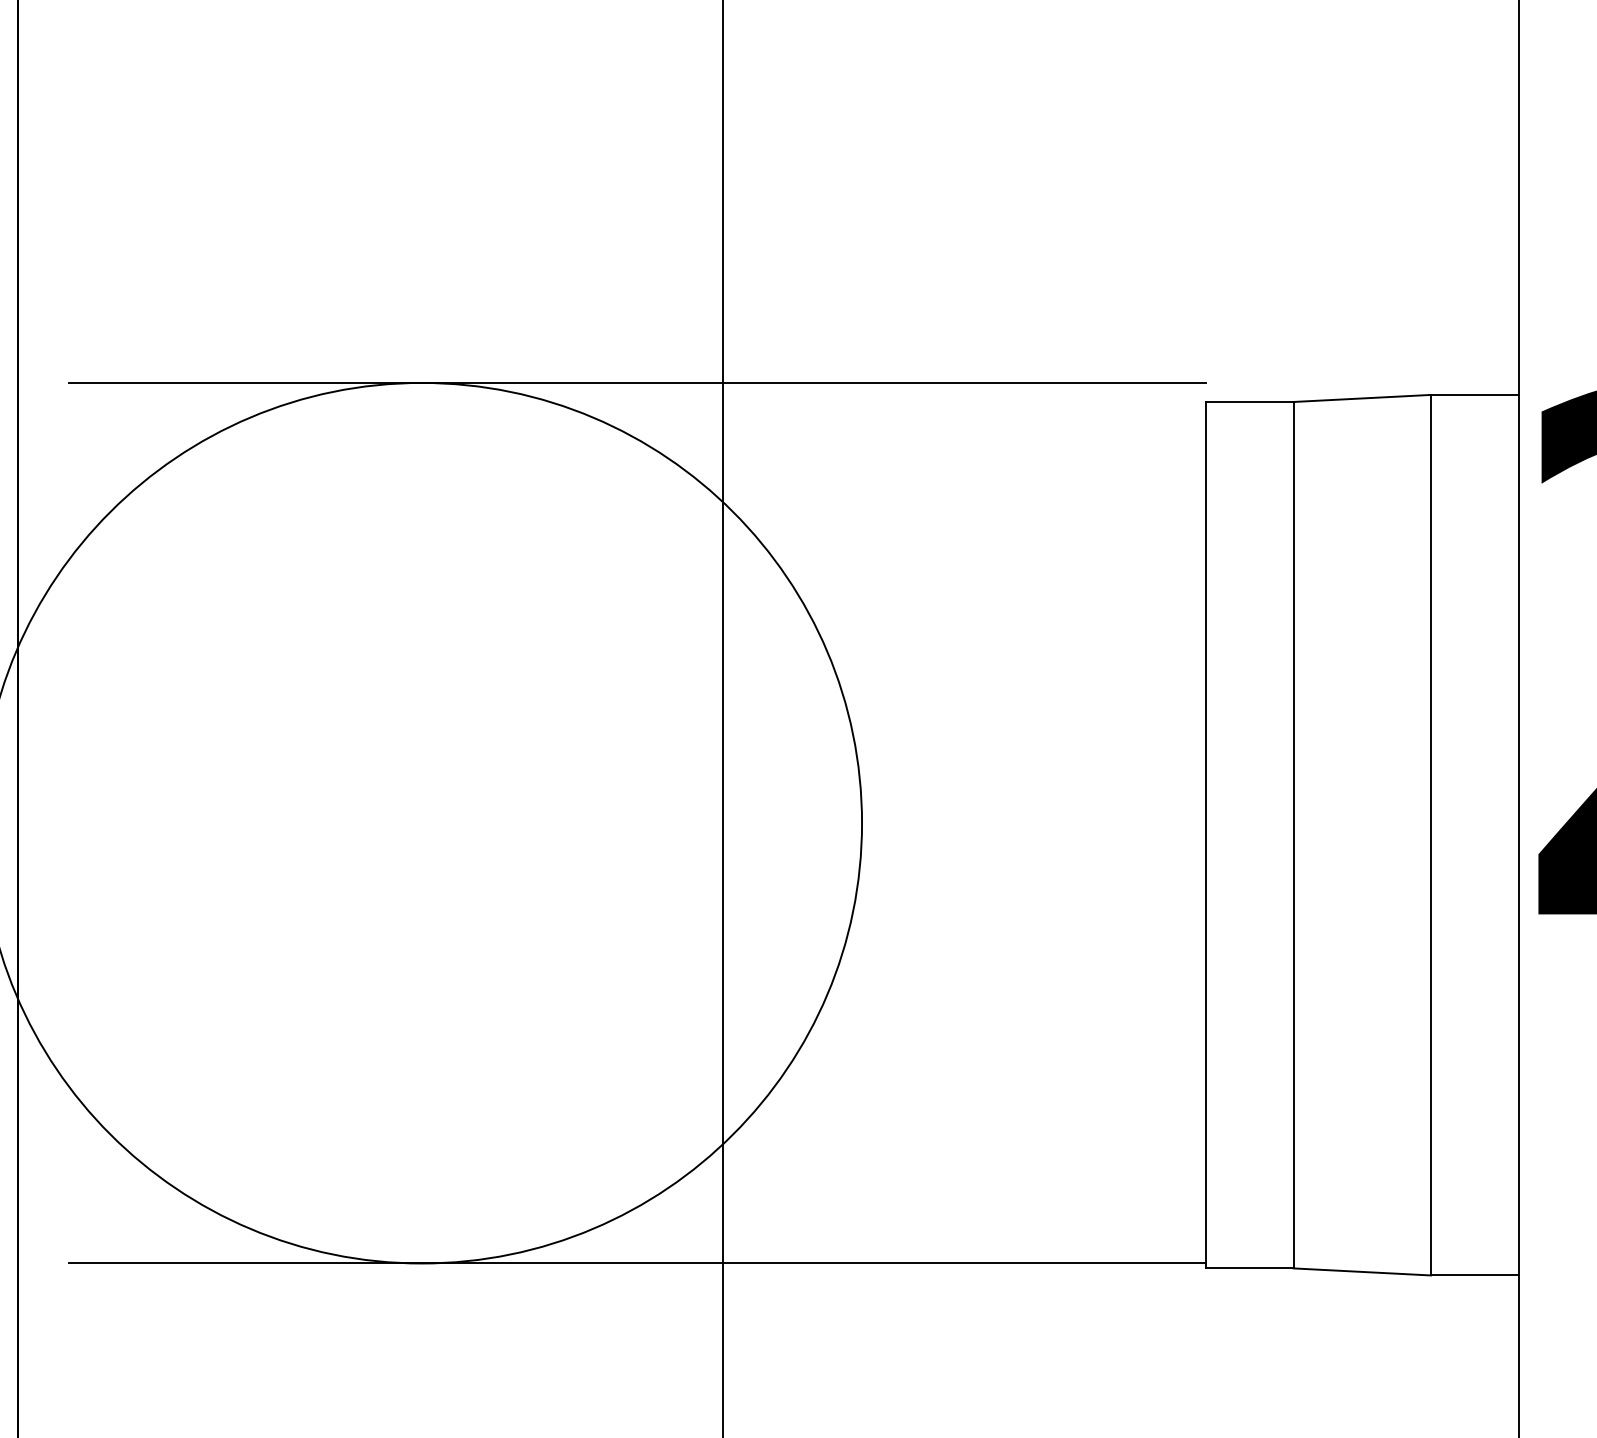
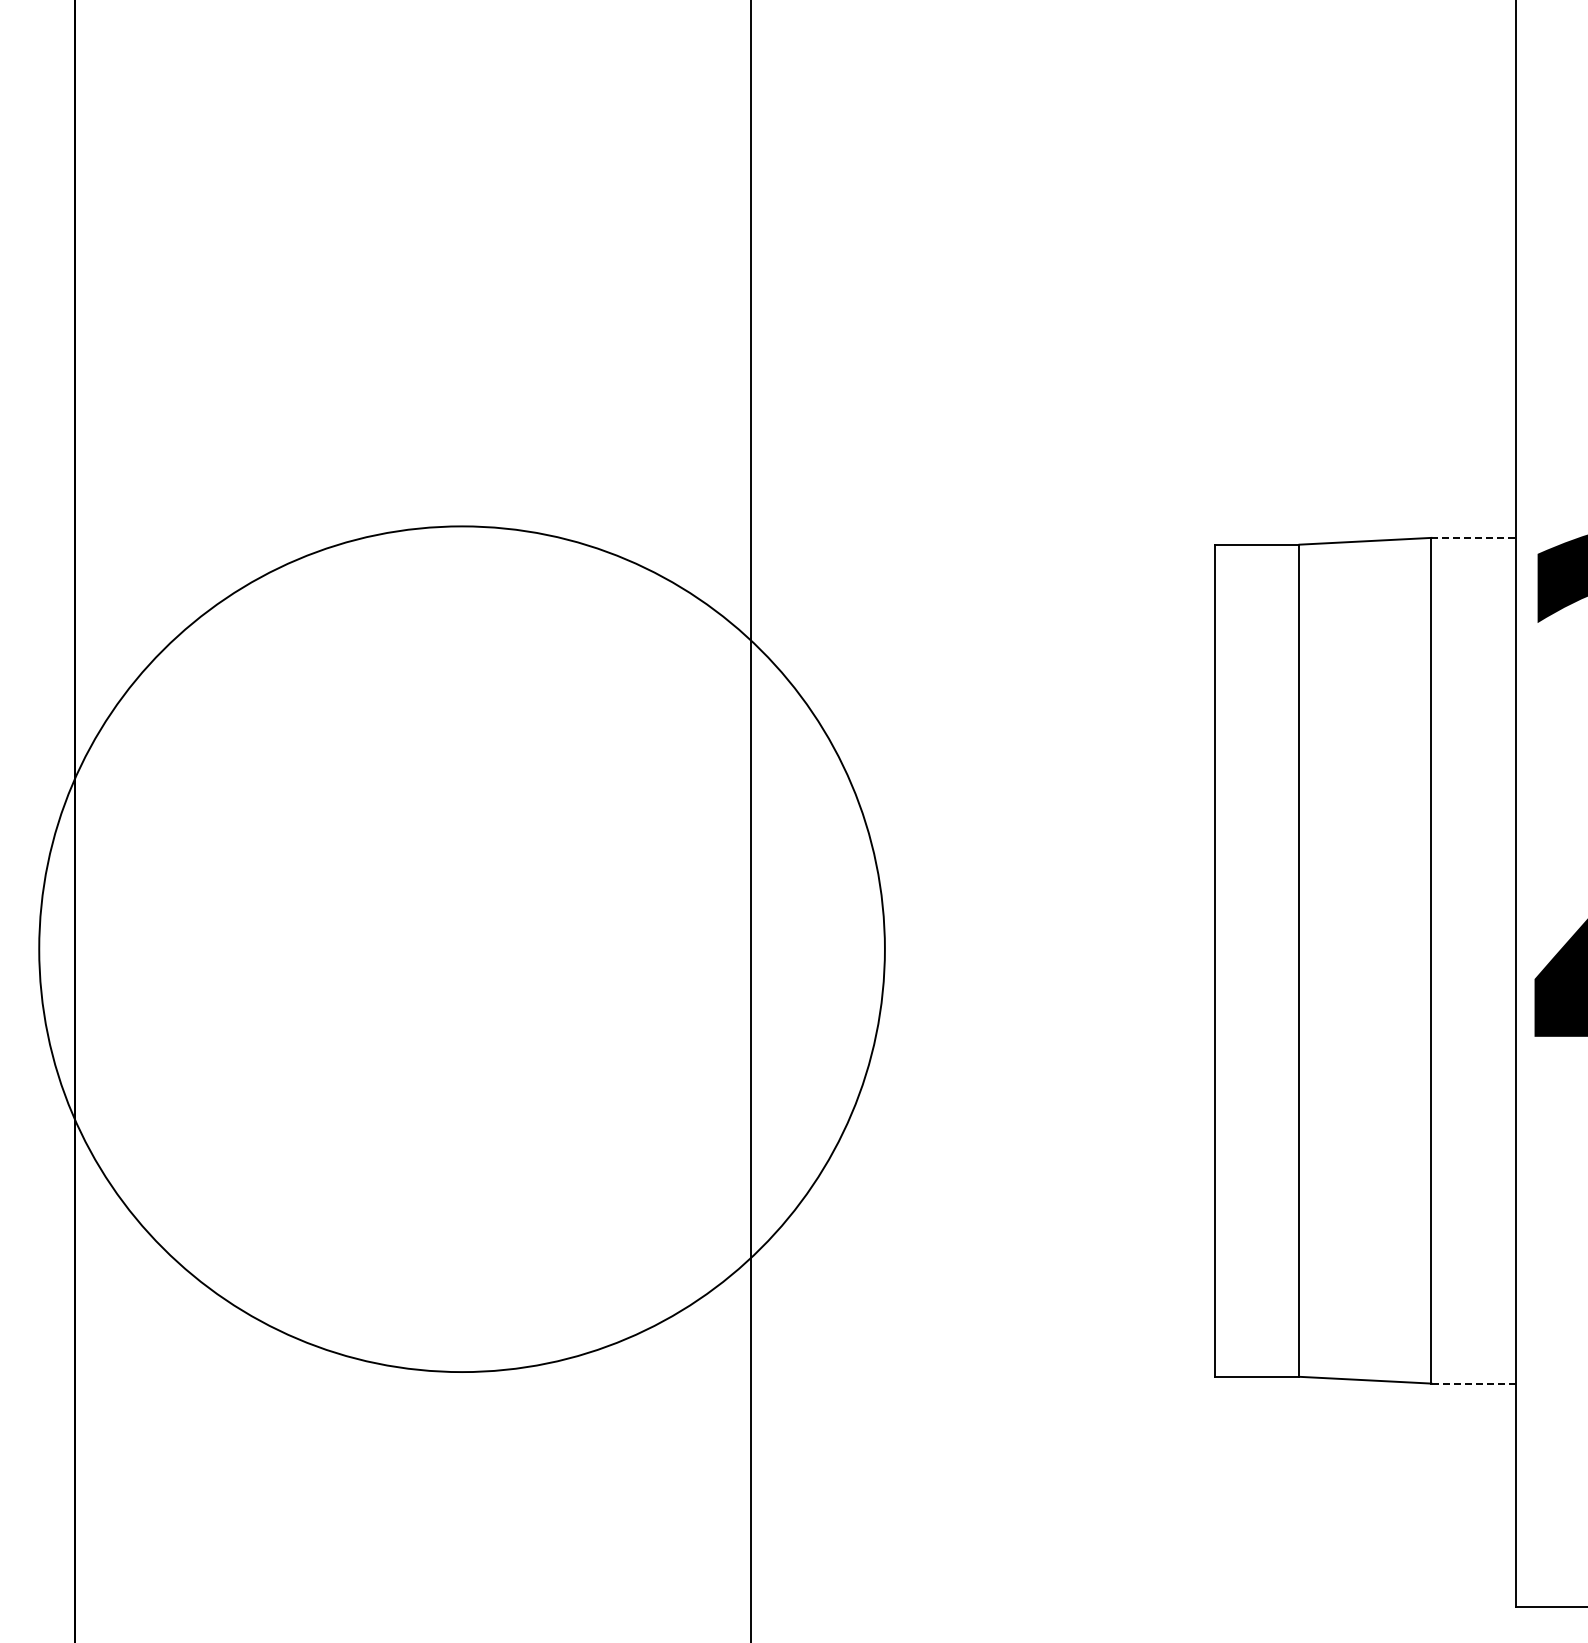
line: (636, 383) -> (668, 526), removed
line: (1475, 394) -> (1474, 537), solid -> dashed
line: (636, 1263) -> (668, 1372), removed
line: (1474, 1275) -> (1473, 1383), solid -> dashed

